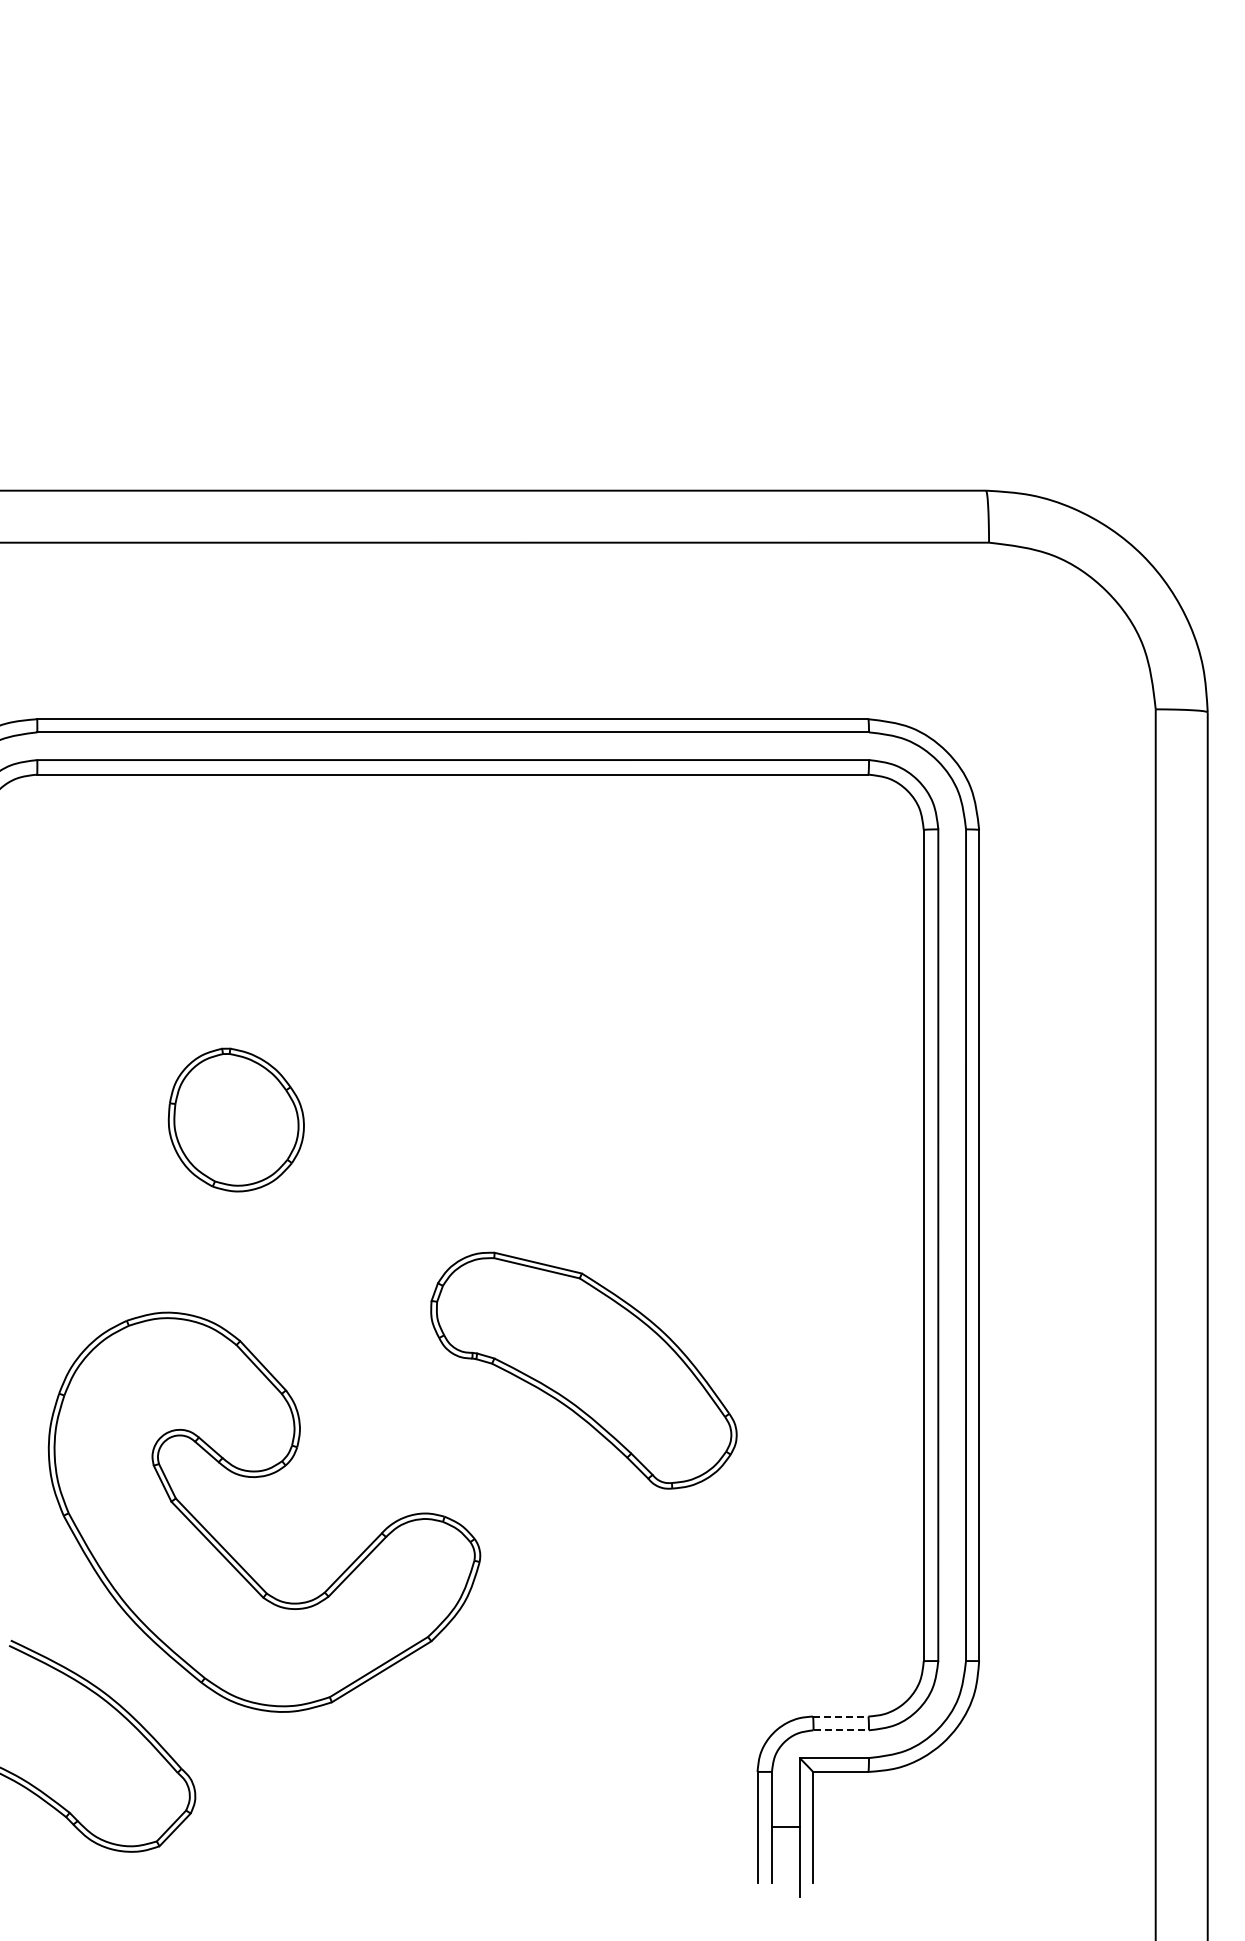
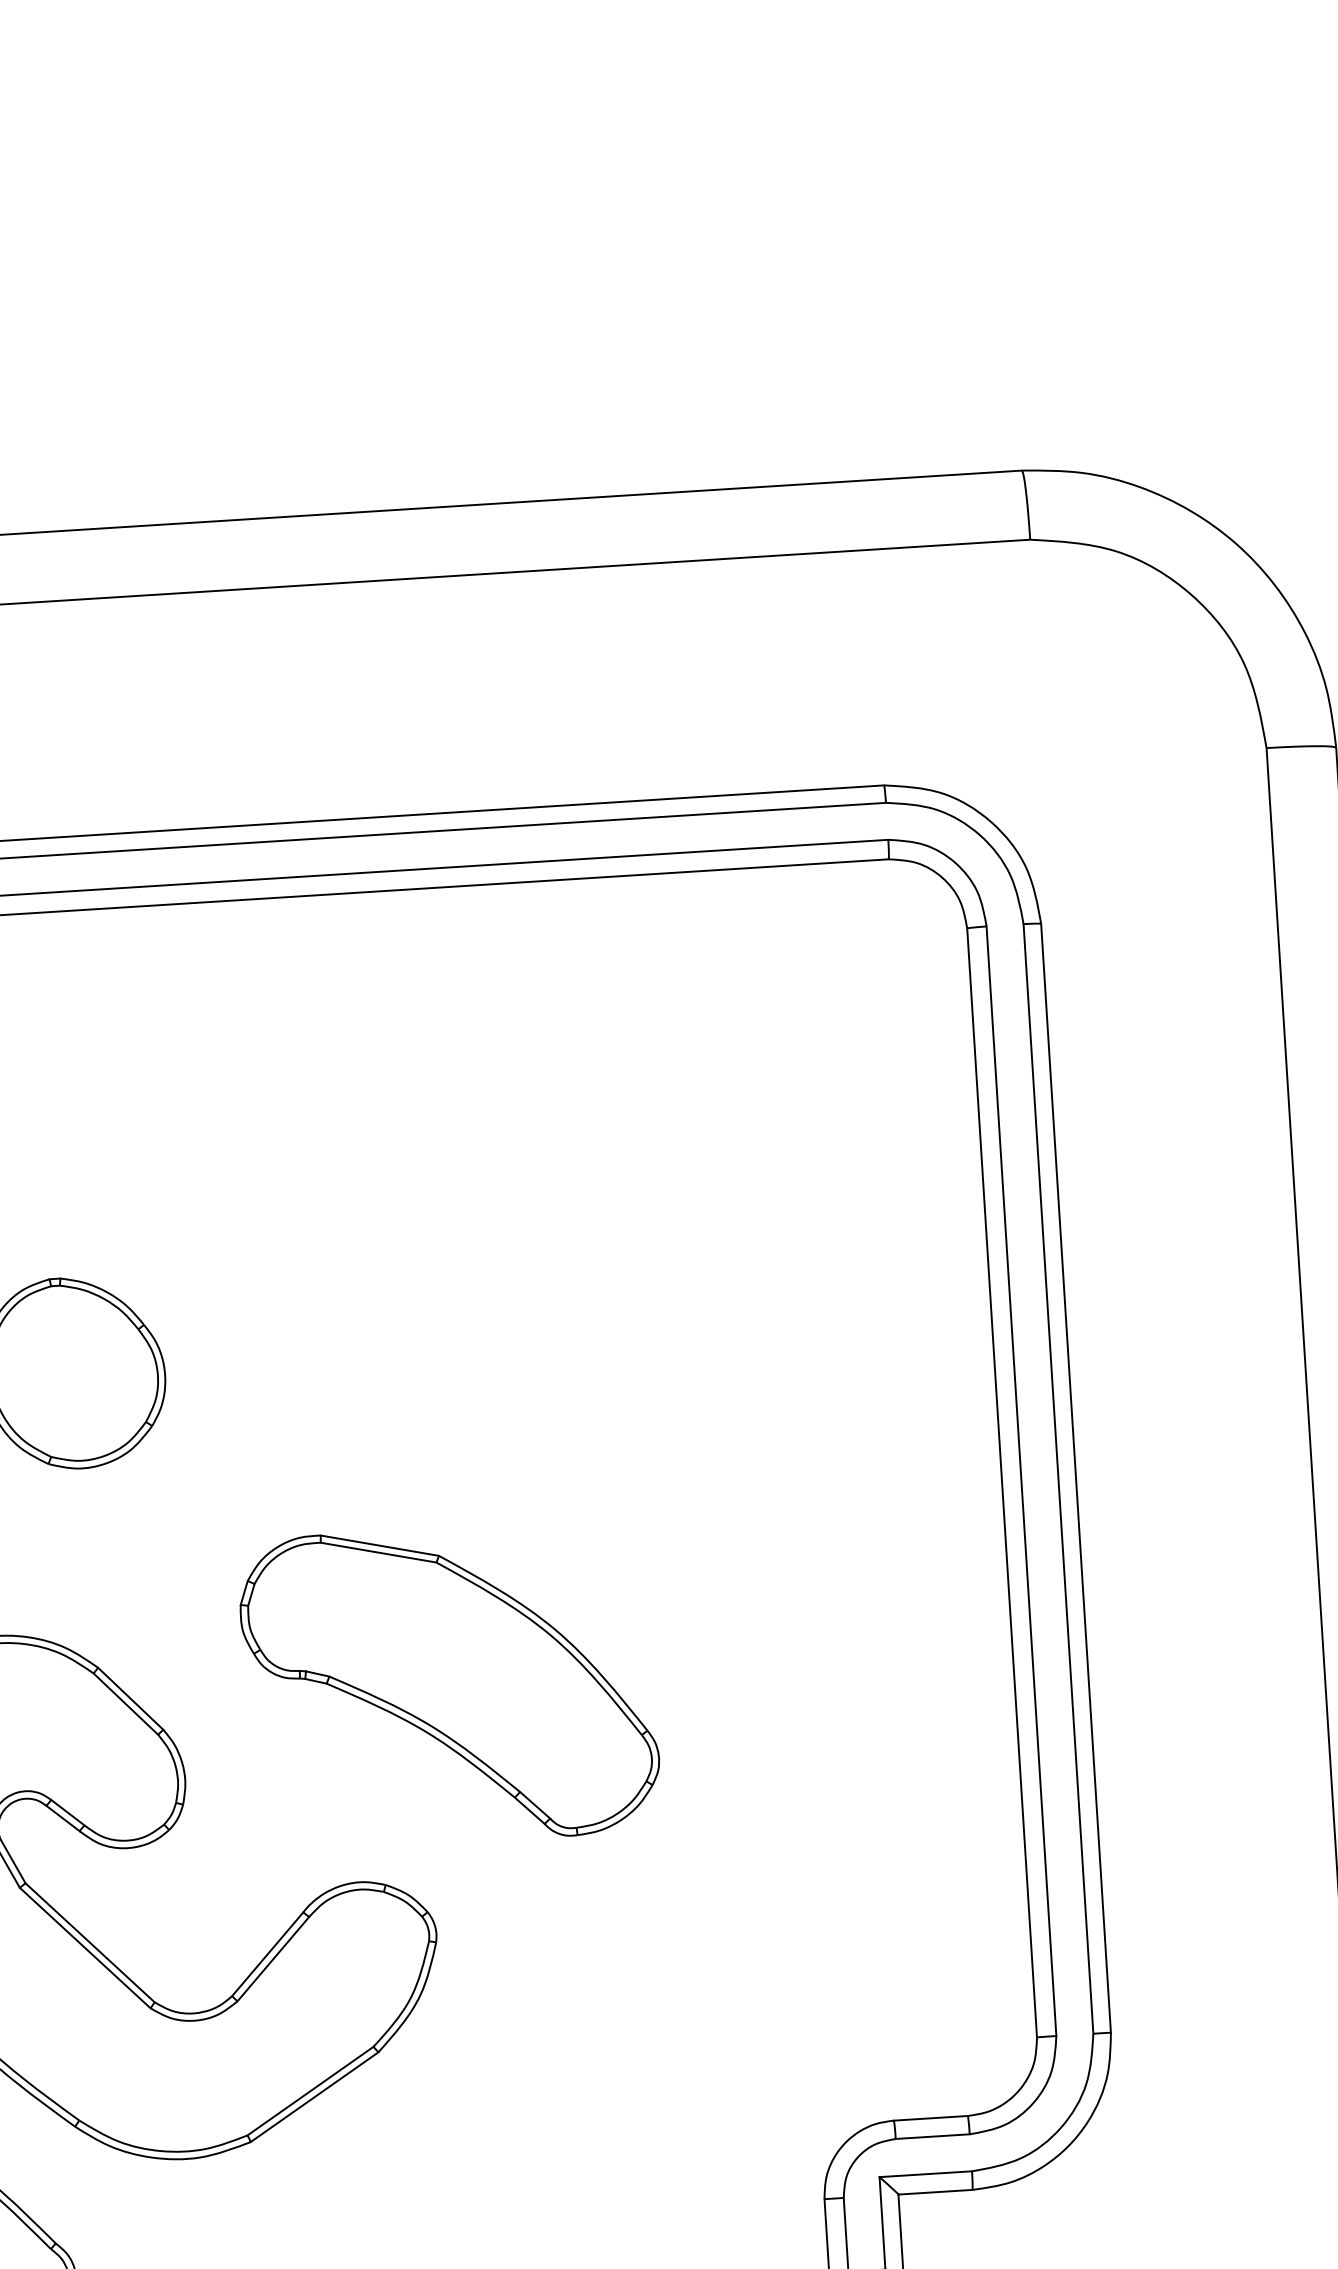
part: (583, 1370) -> (449, 1685), moved
line: (840, 1716) -> (930, 2118), dashed -> solid
line: (841, 1730) -> (933, 2136), dashed -> solid

